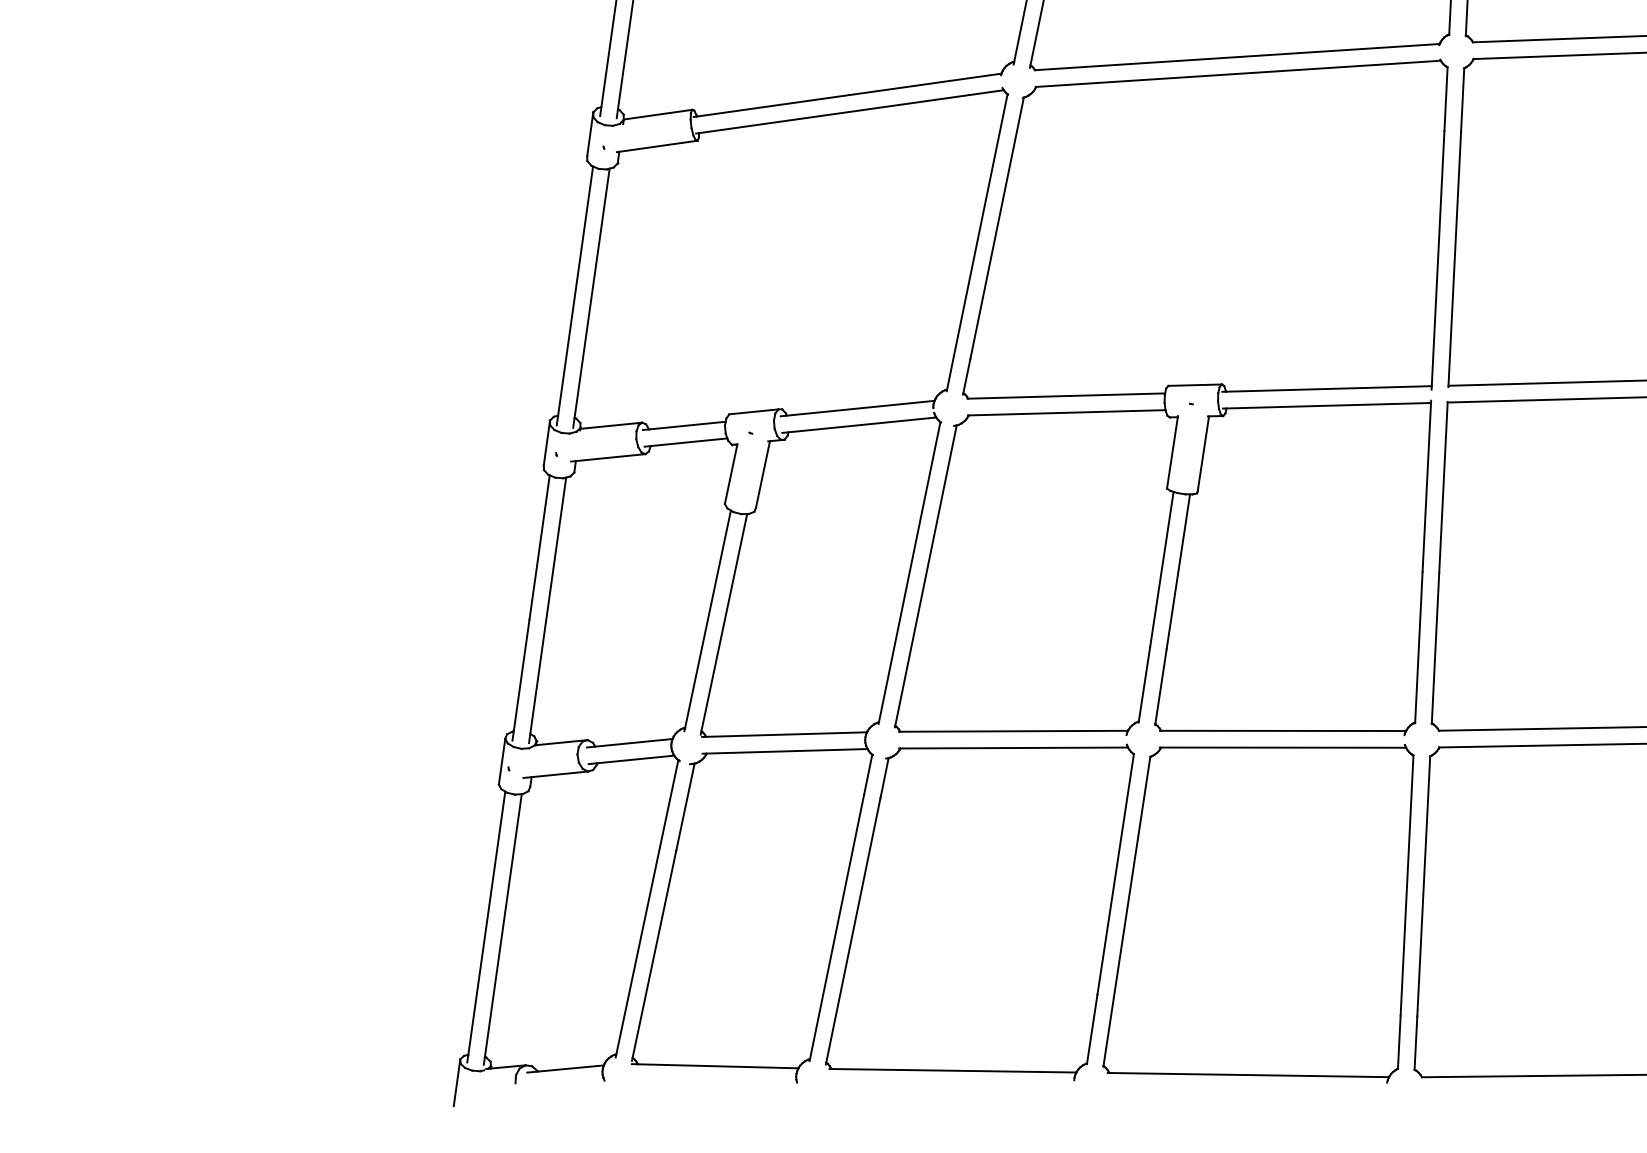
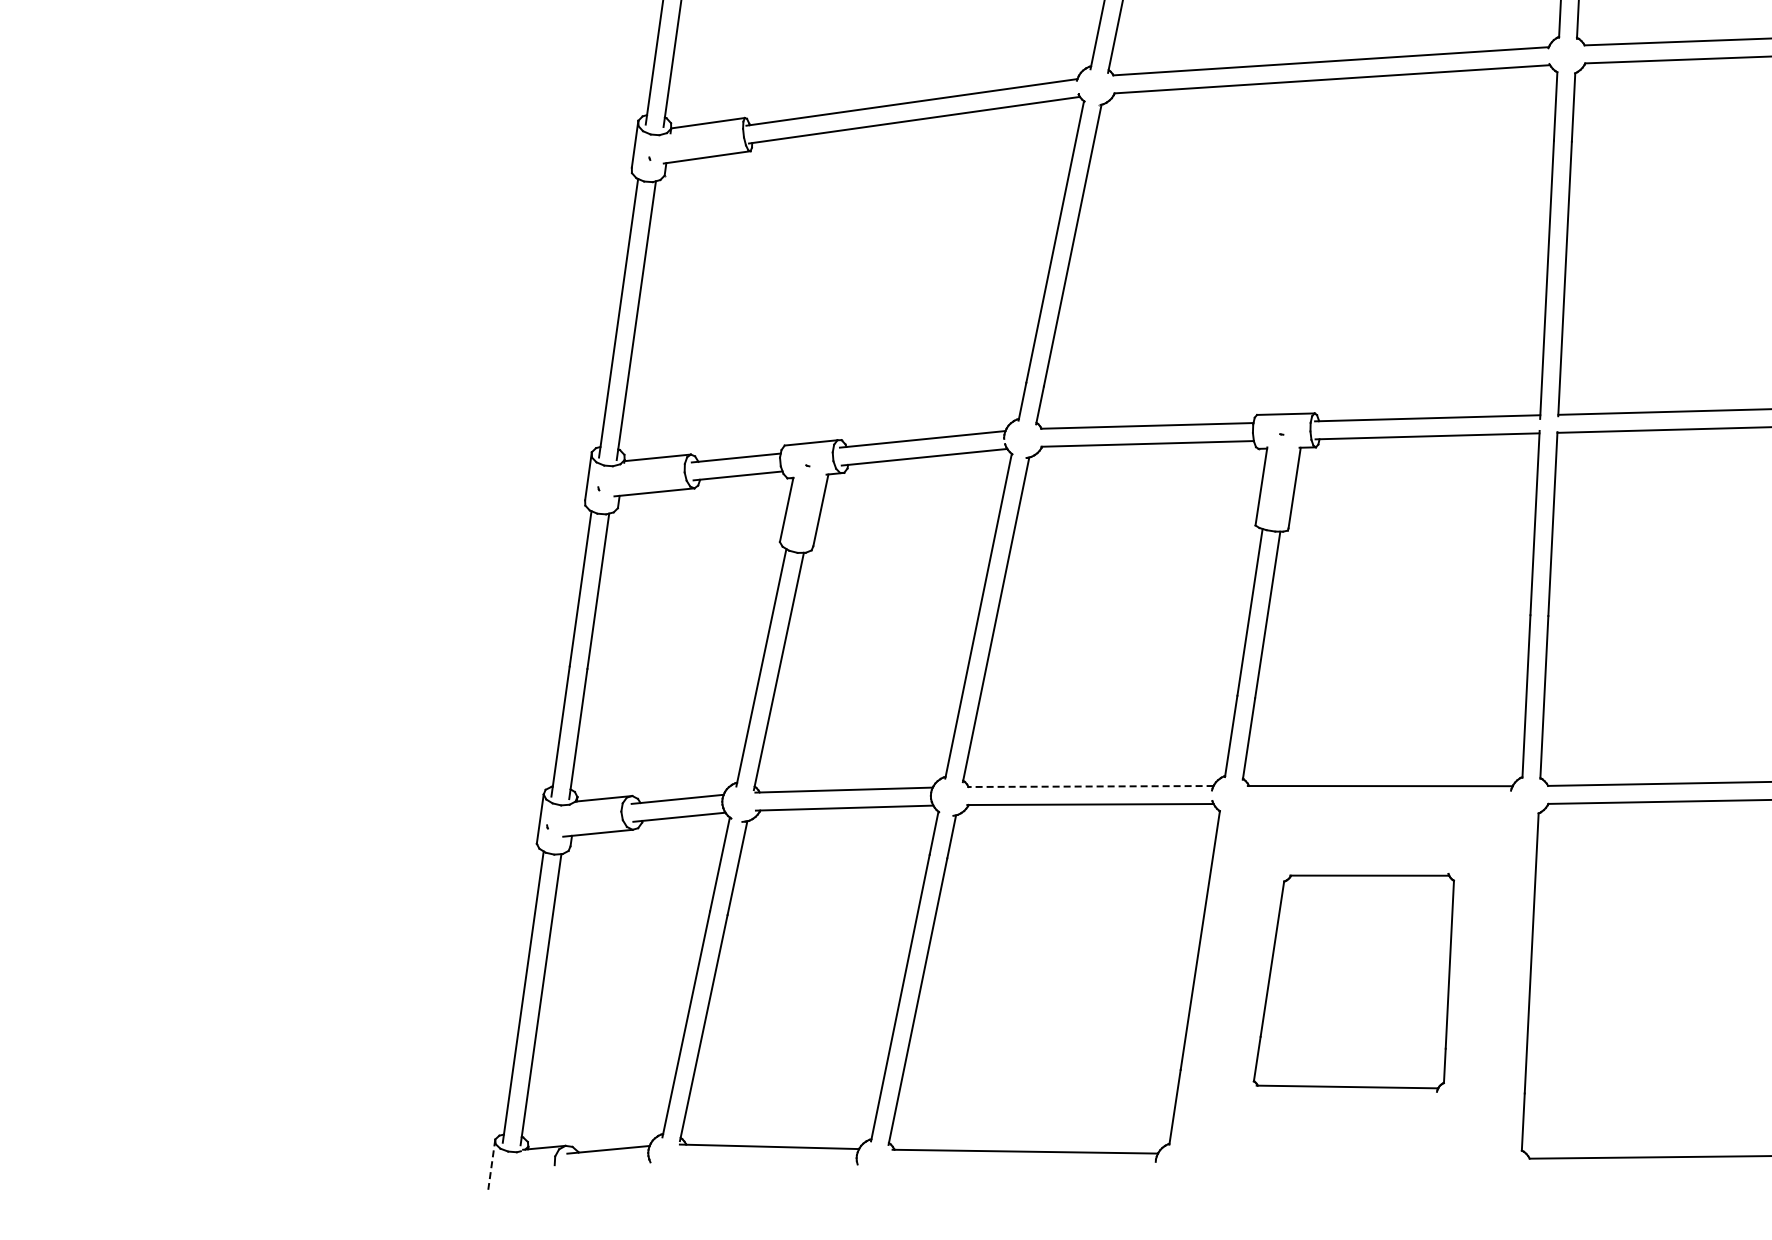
line: (1012, 731) -> (1089, 786), solid -> dashed
part: (1258, 913) -> (1353, 982), size x0.6
line: (456, 1083) -> (491, 1165), solid -> dashed

